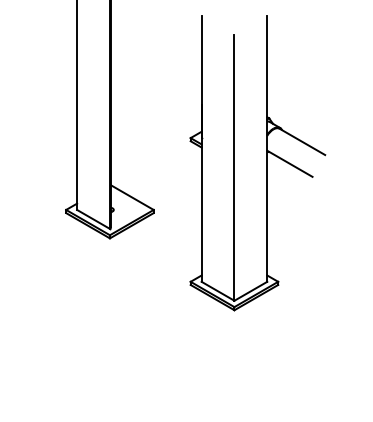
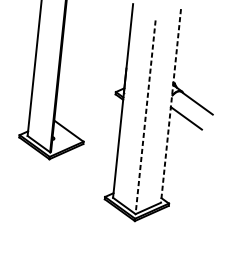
line: (267, 149) -> (171, 106), solid -> dashed
line: (234, 168) -> (145, 117), solid -> dashed

